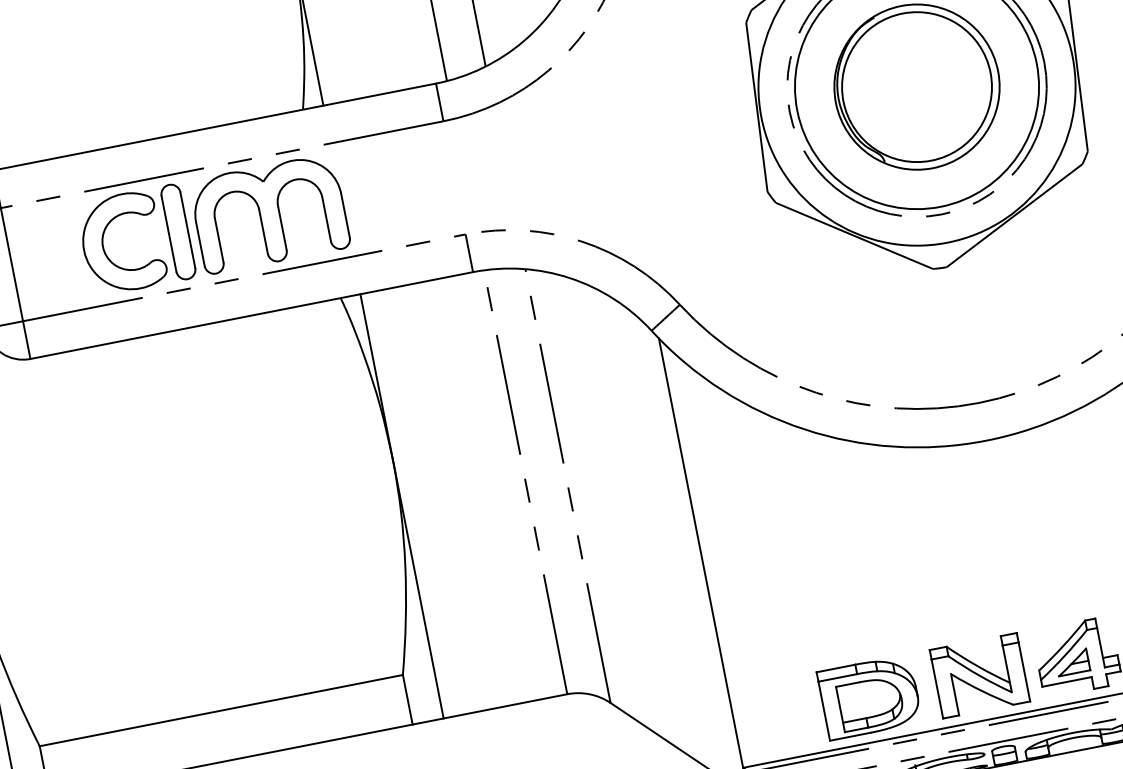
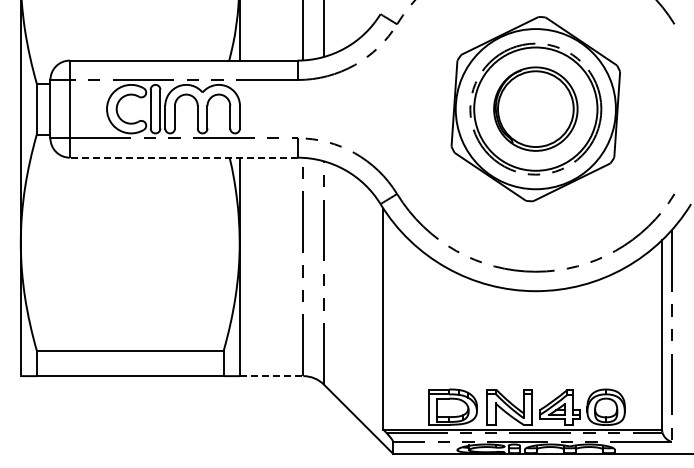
line: (251, 315) -> (183, 157), solid -> dashed
line: (505, 707) -> (271, 376), solid -> dashed

